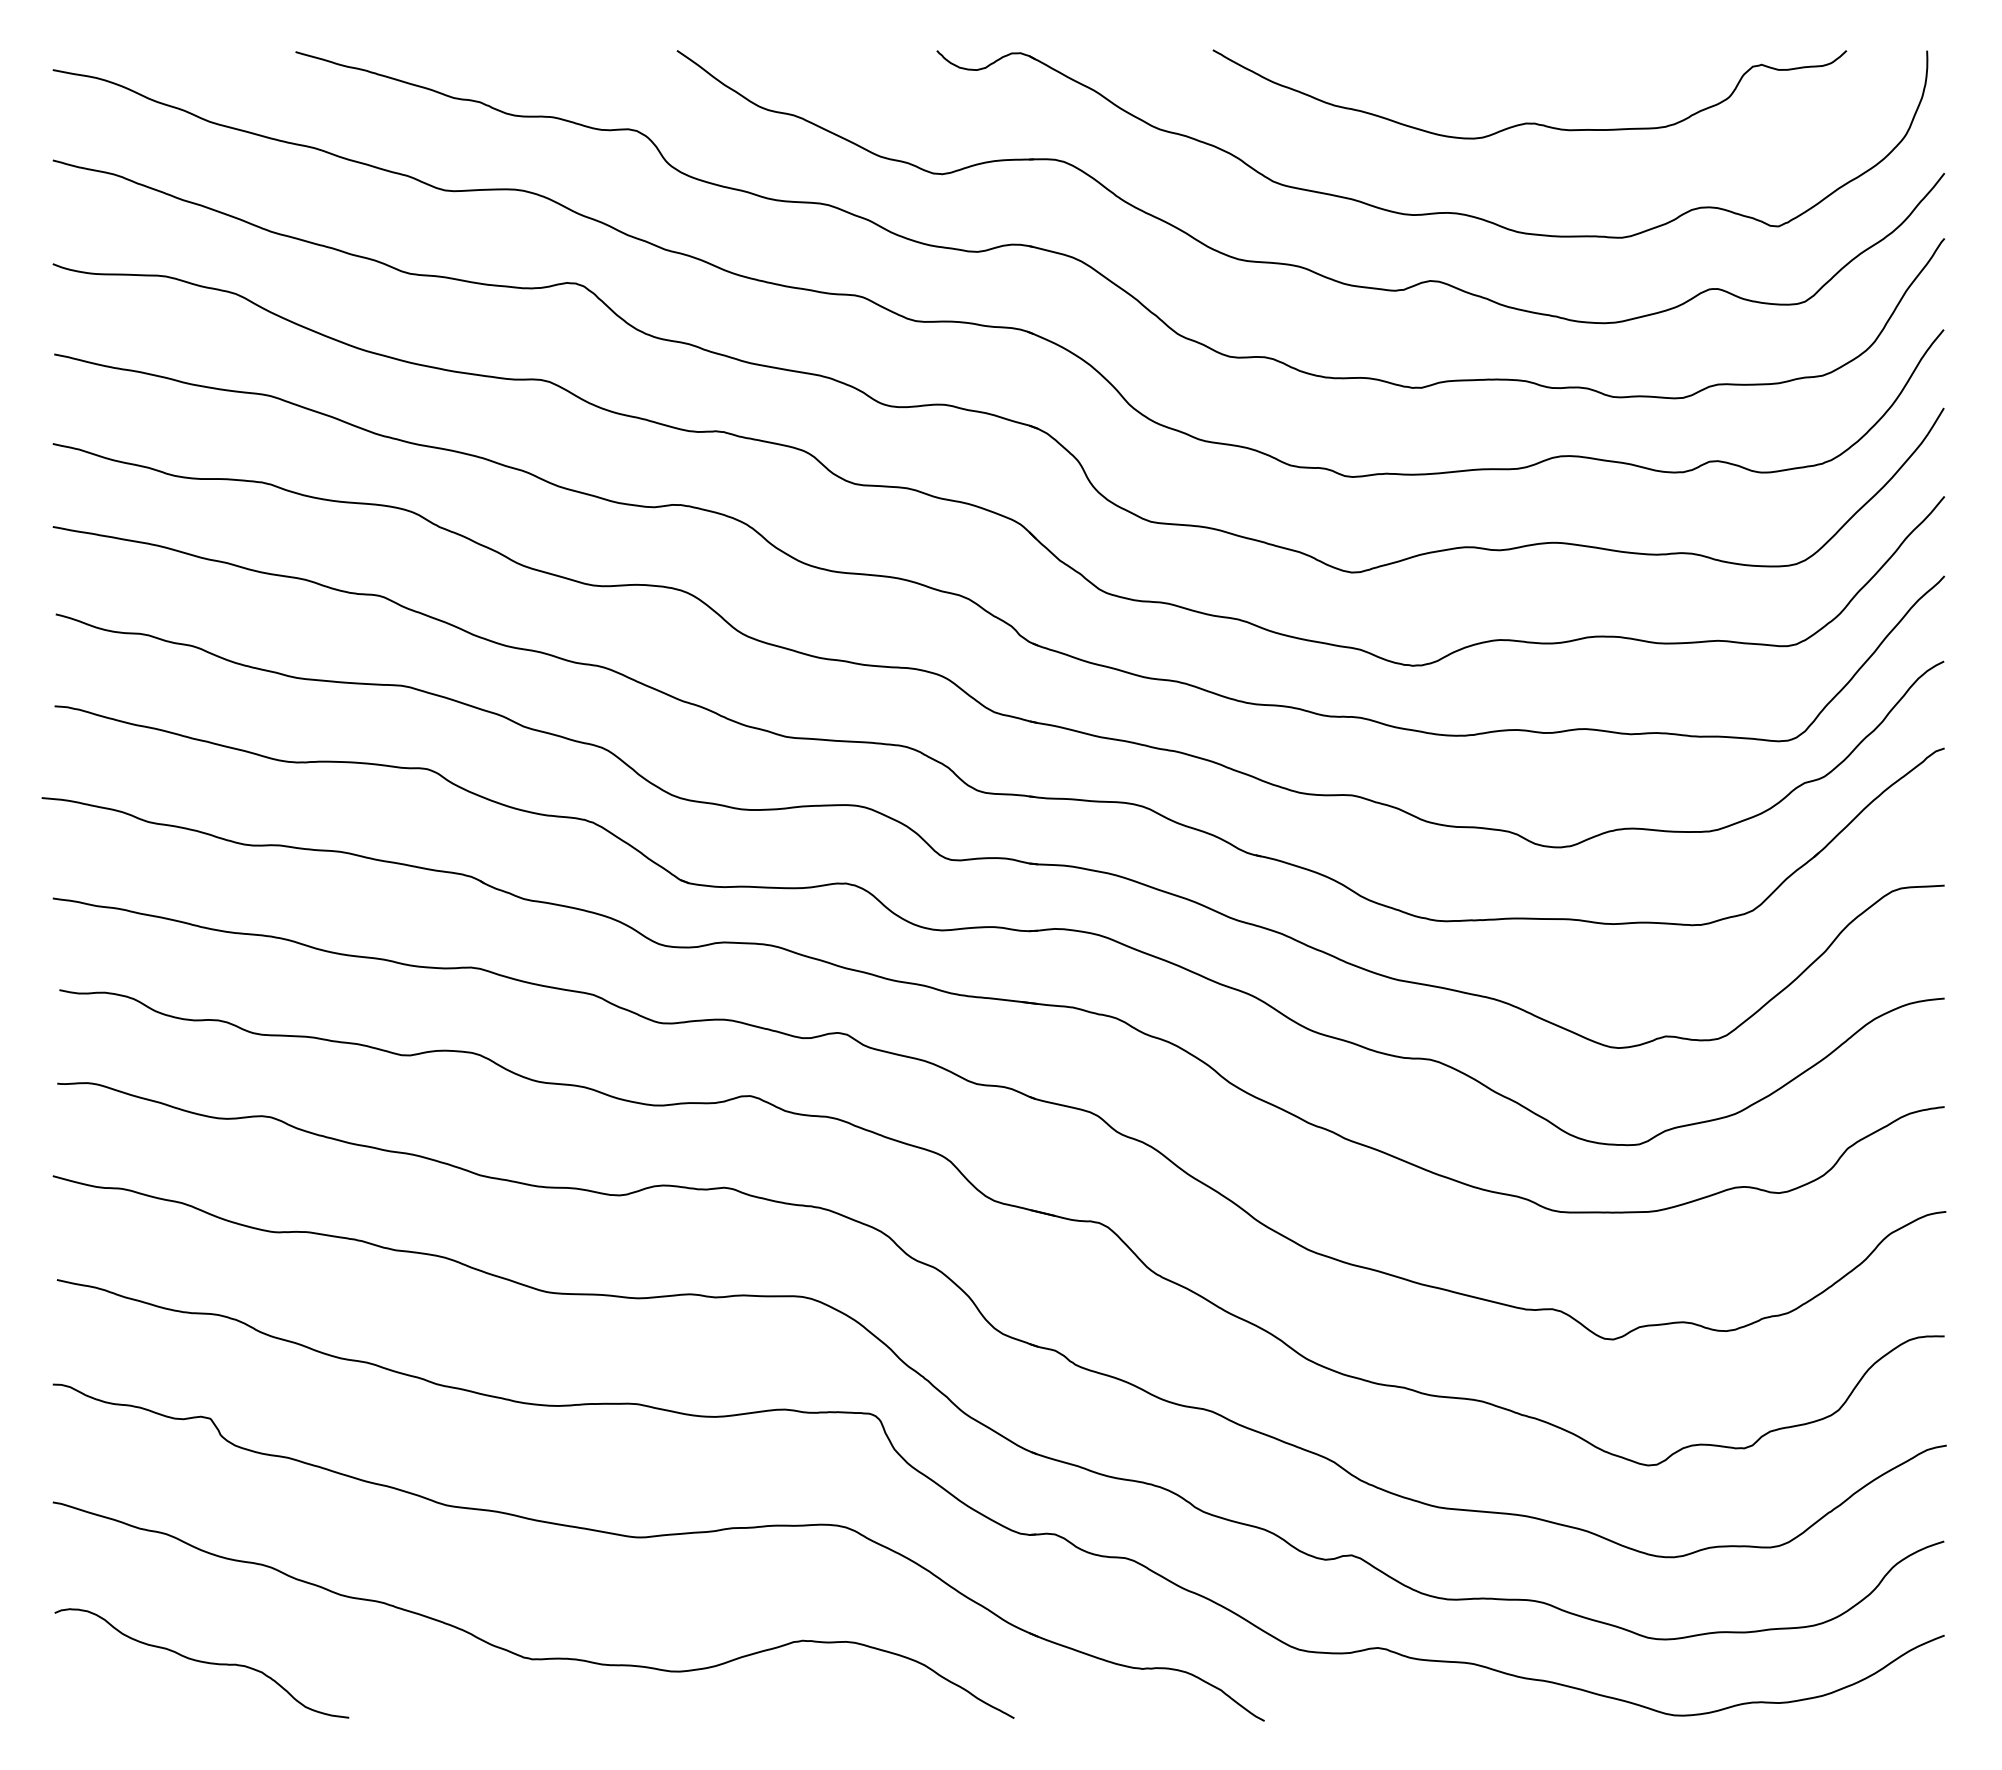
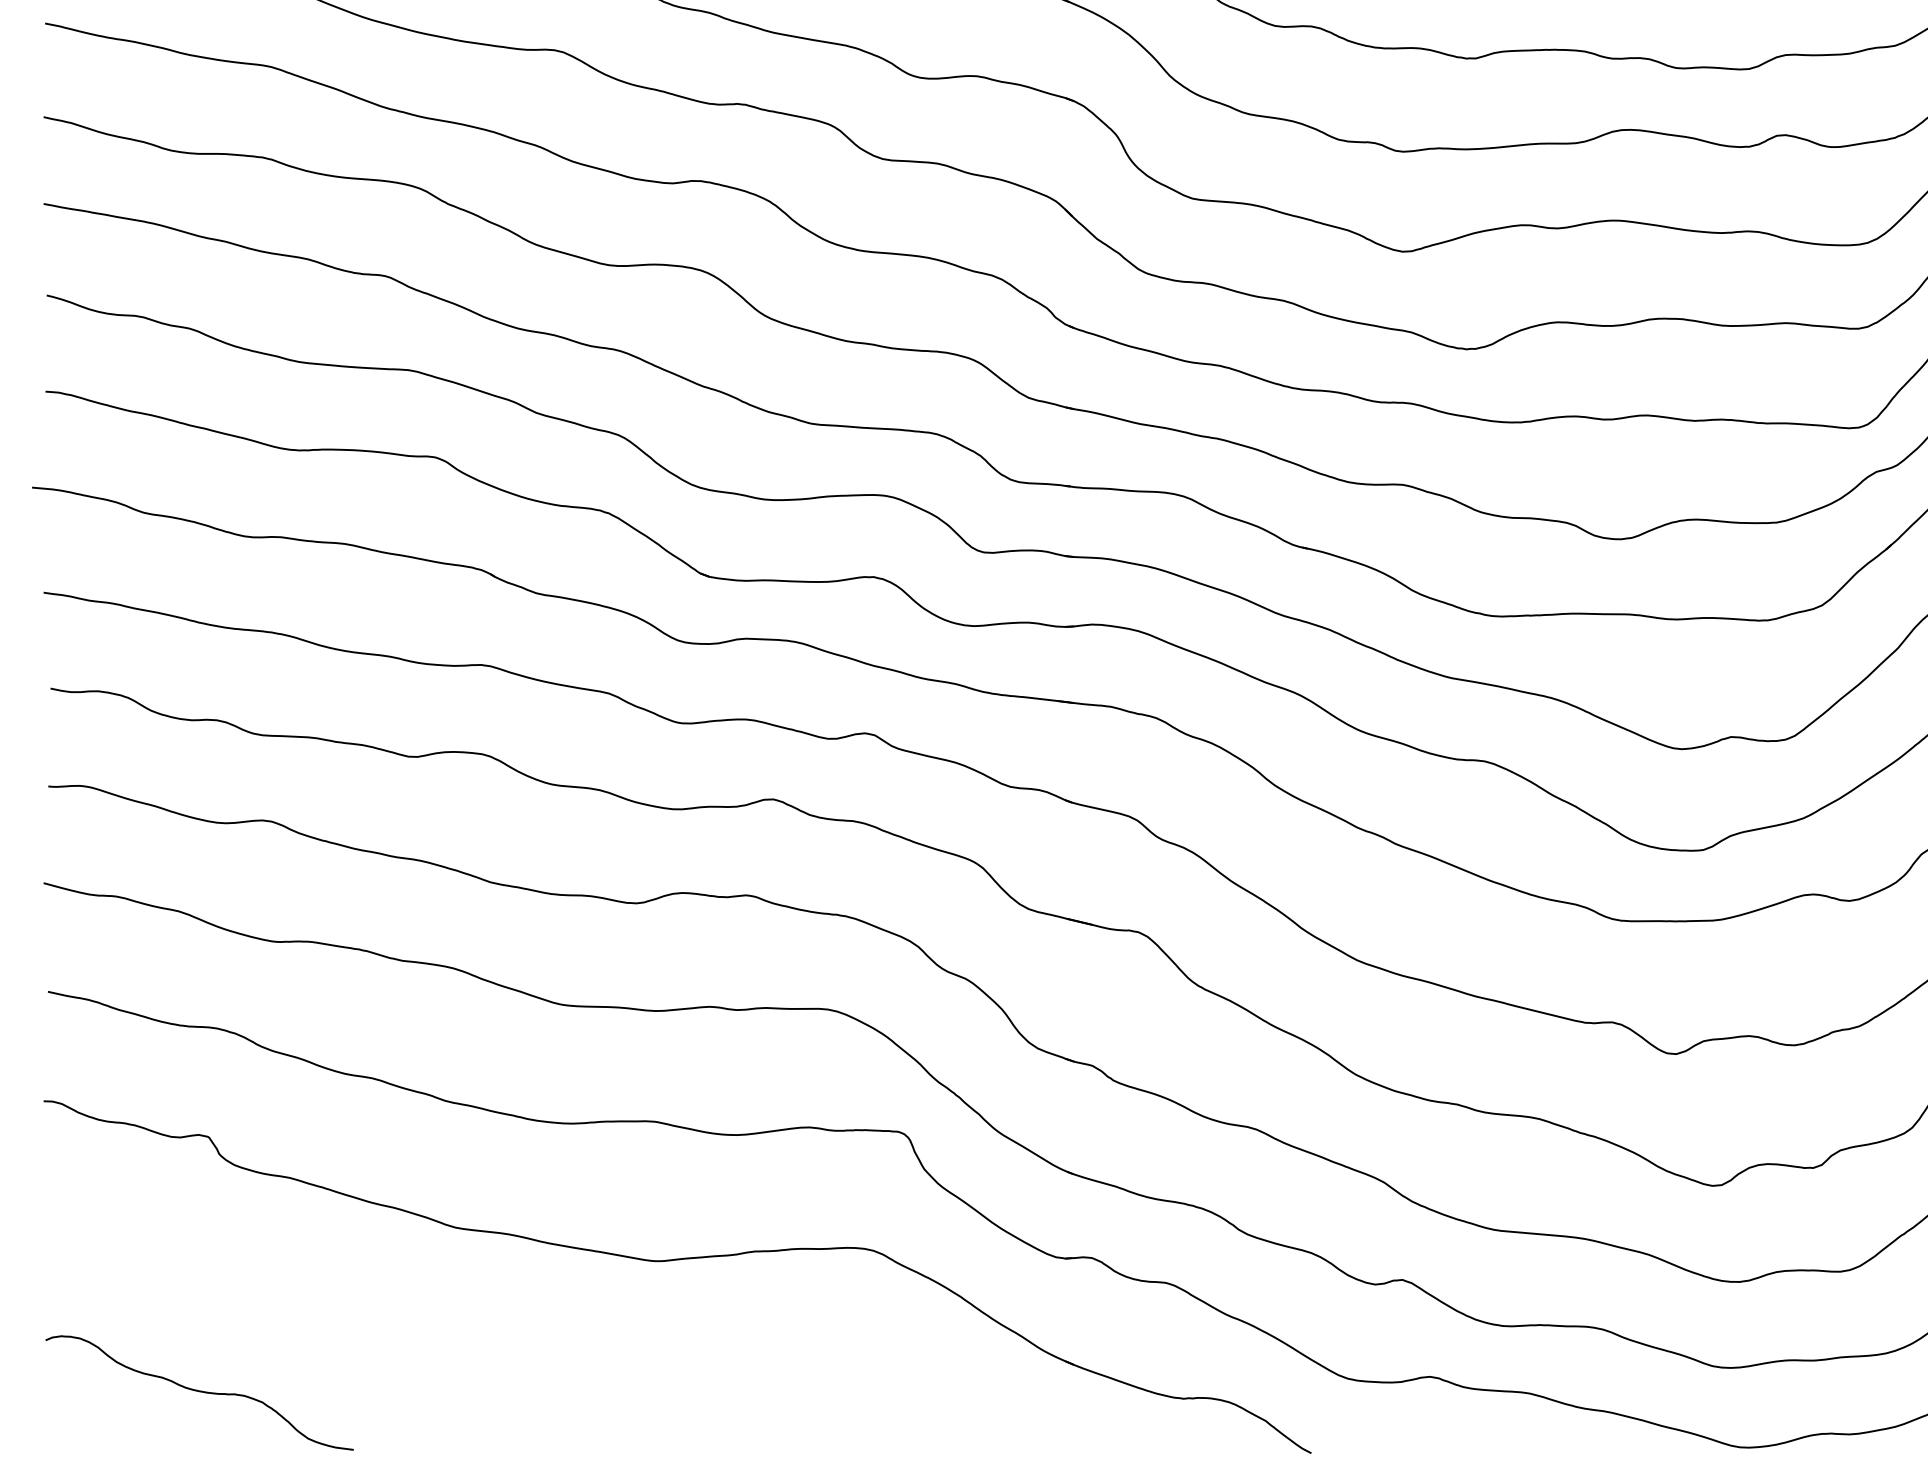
curve: (512, 1651) -> (524, 1380), removed

